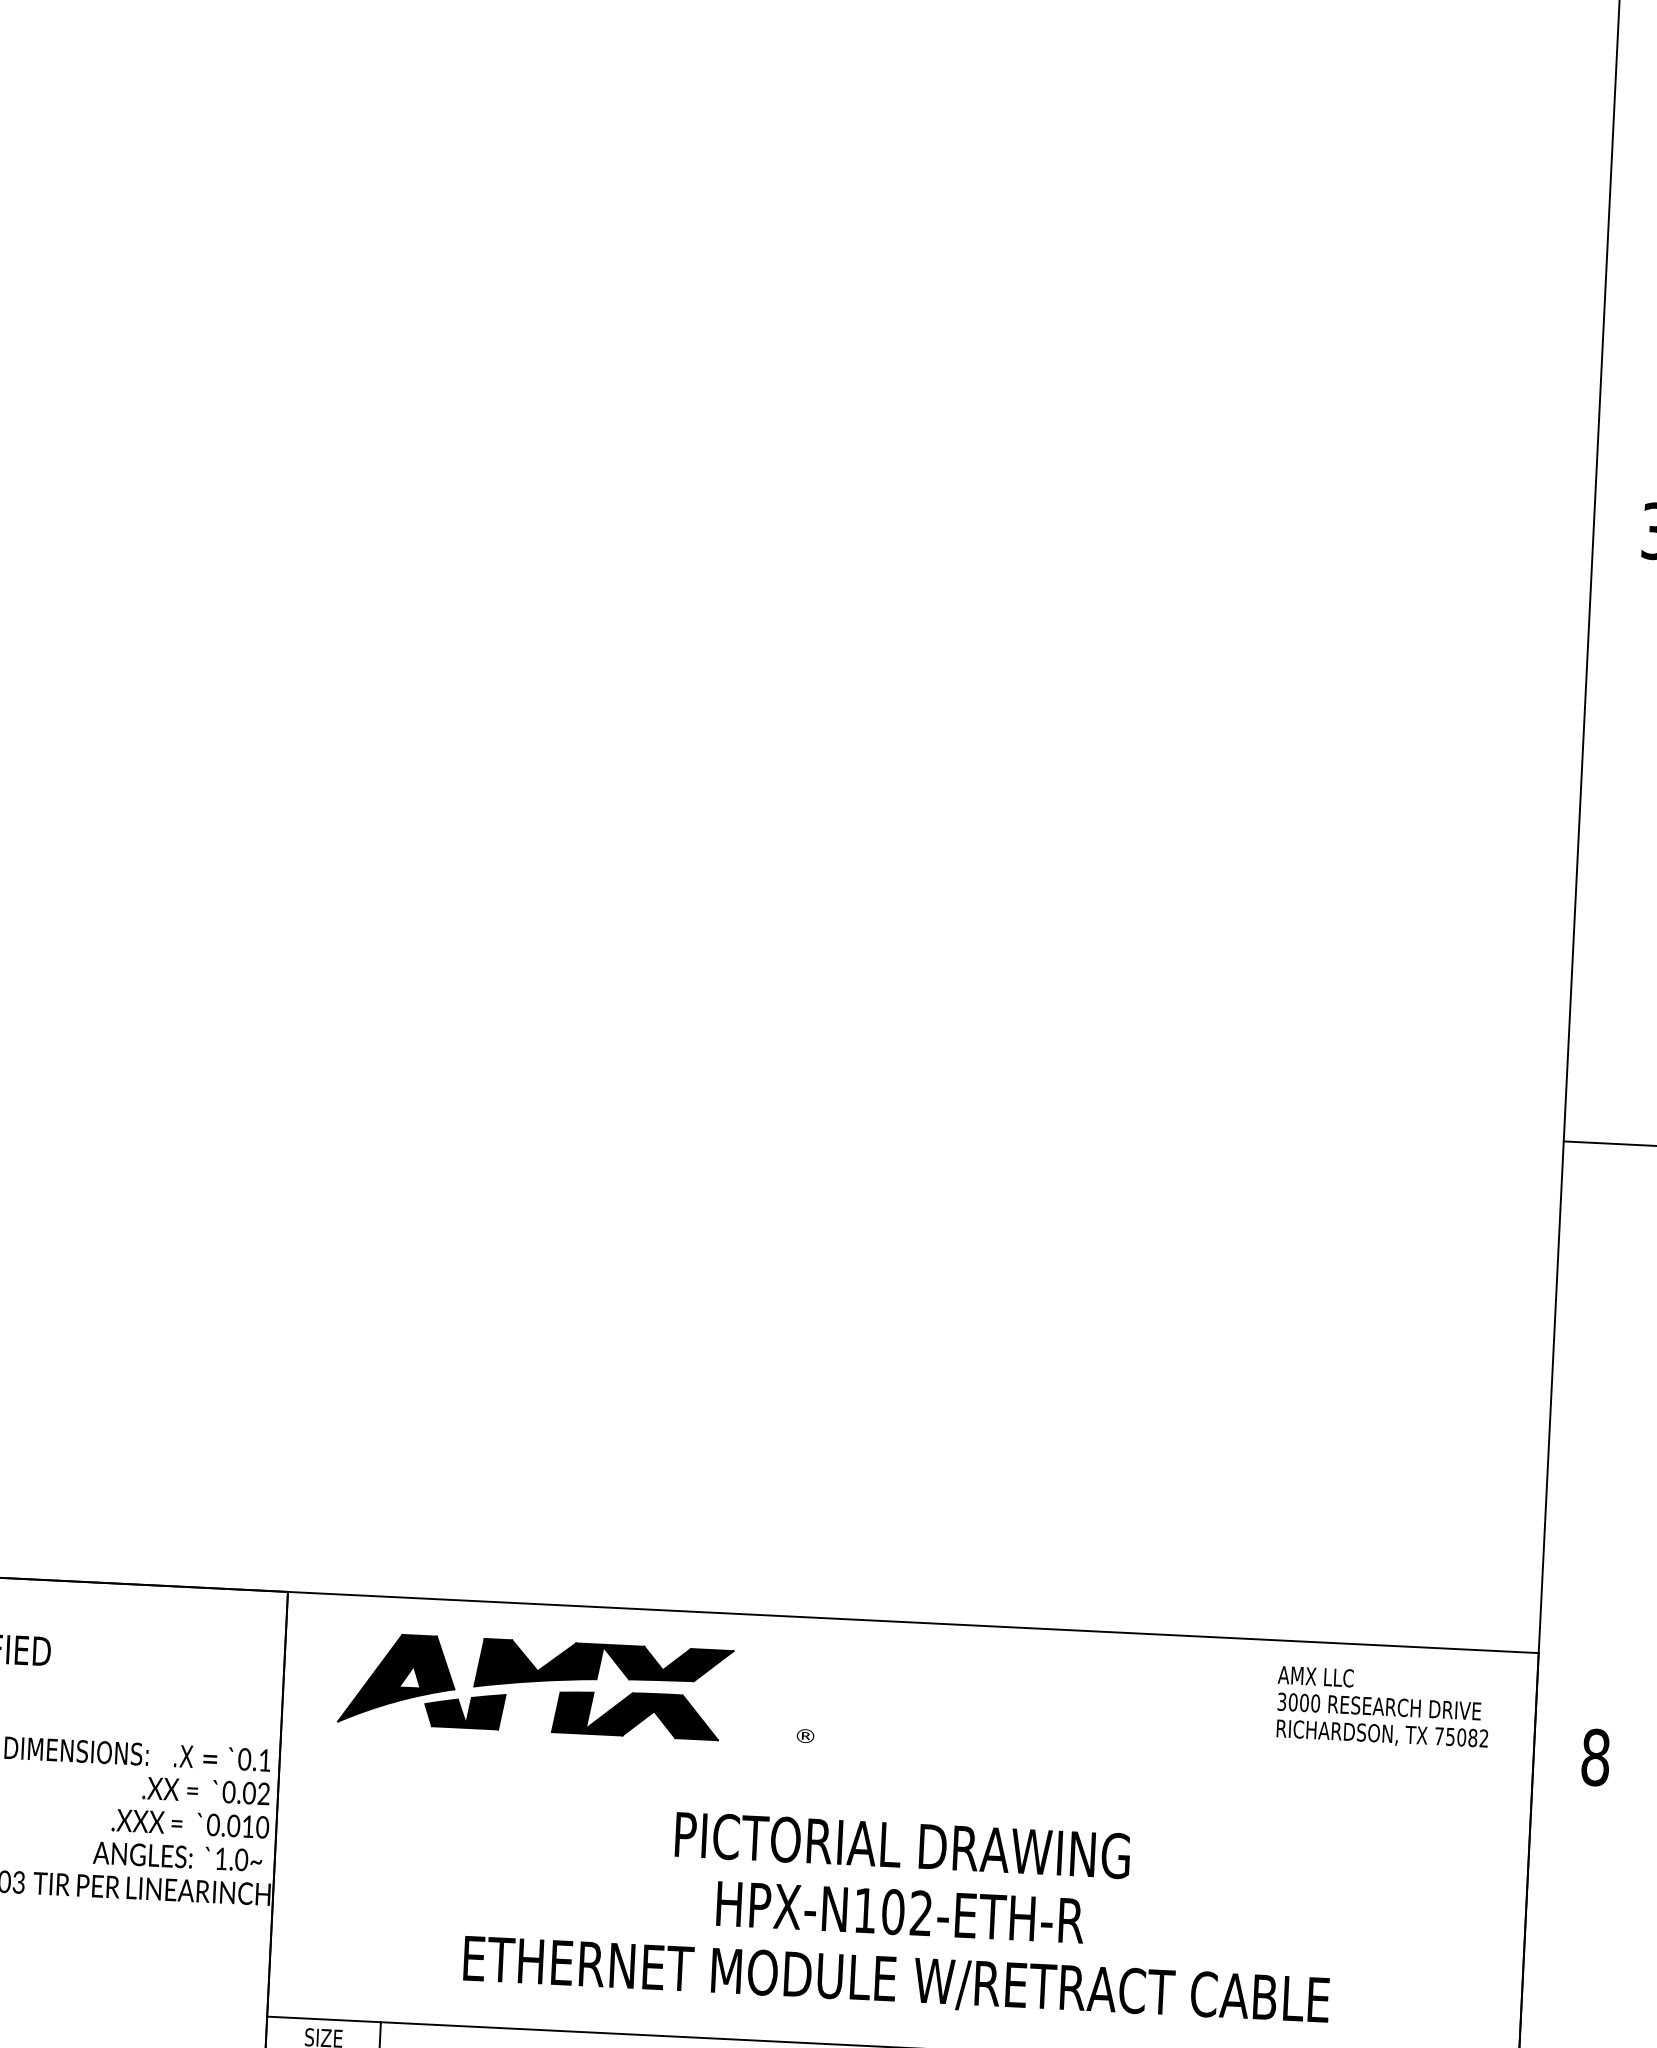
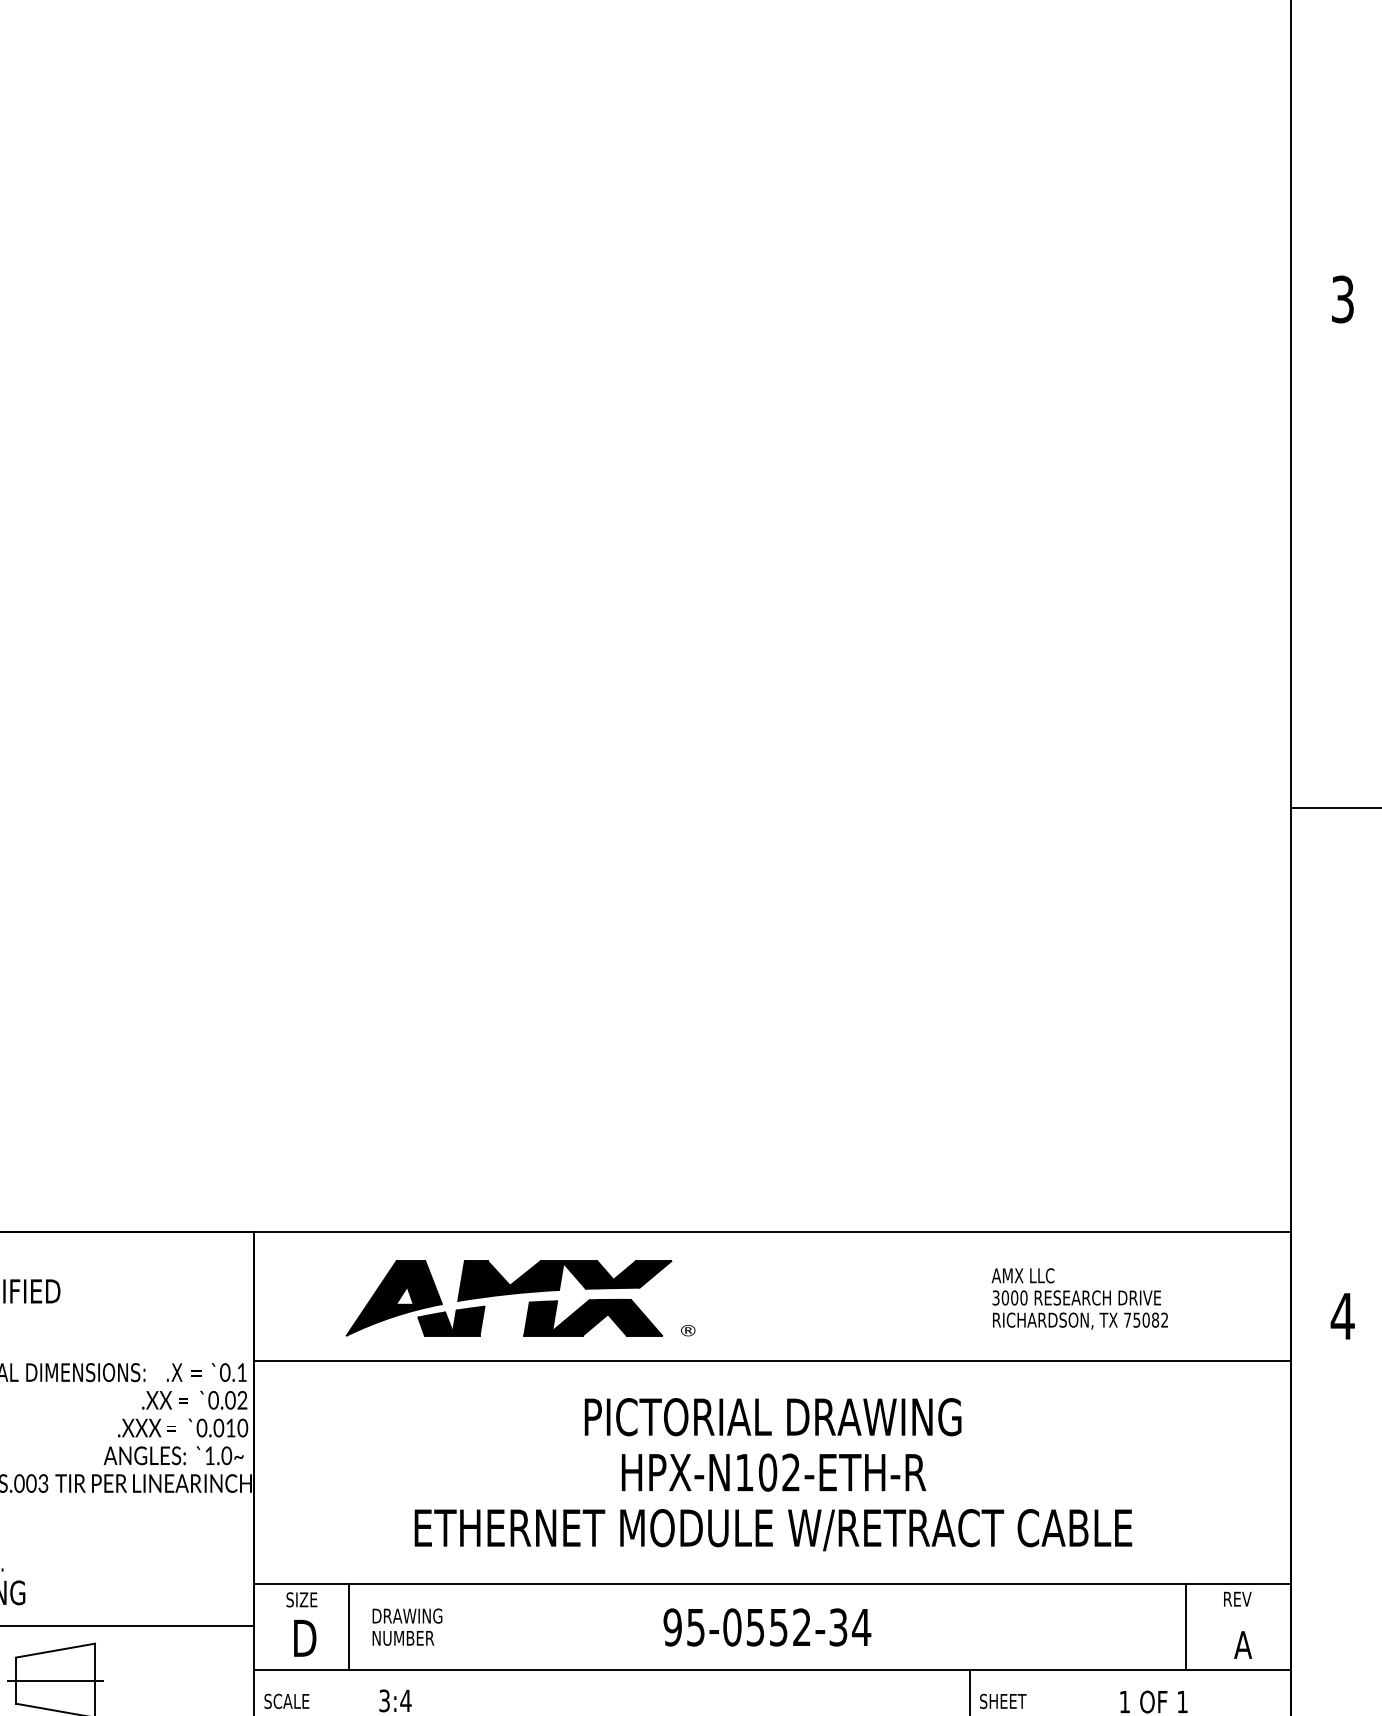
part: (535, 1686) -> (508, 1298), moved
text: (1382, 1707) -> (1079, 1298), moved
text: (1595, 1757) -> (1342, 1316), 8 -> 4
line: (905, 1777) -> (772, 1360), added

